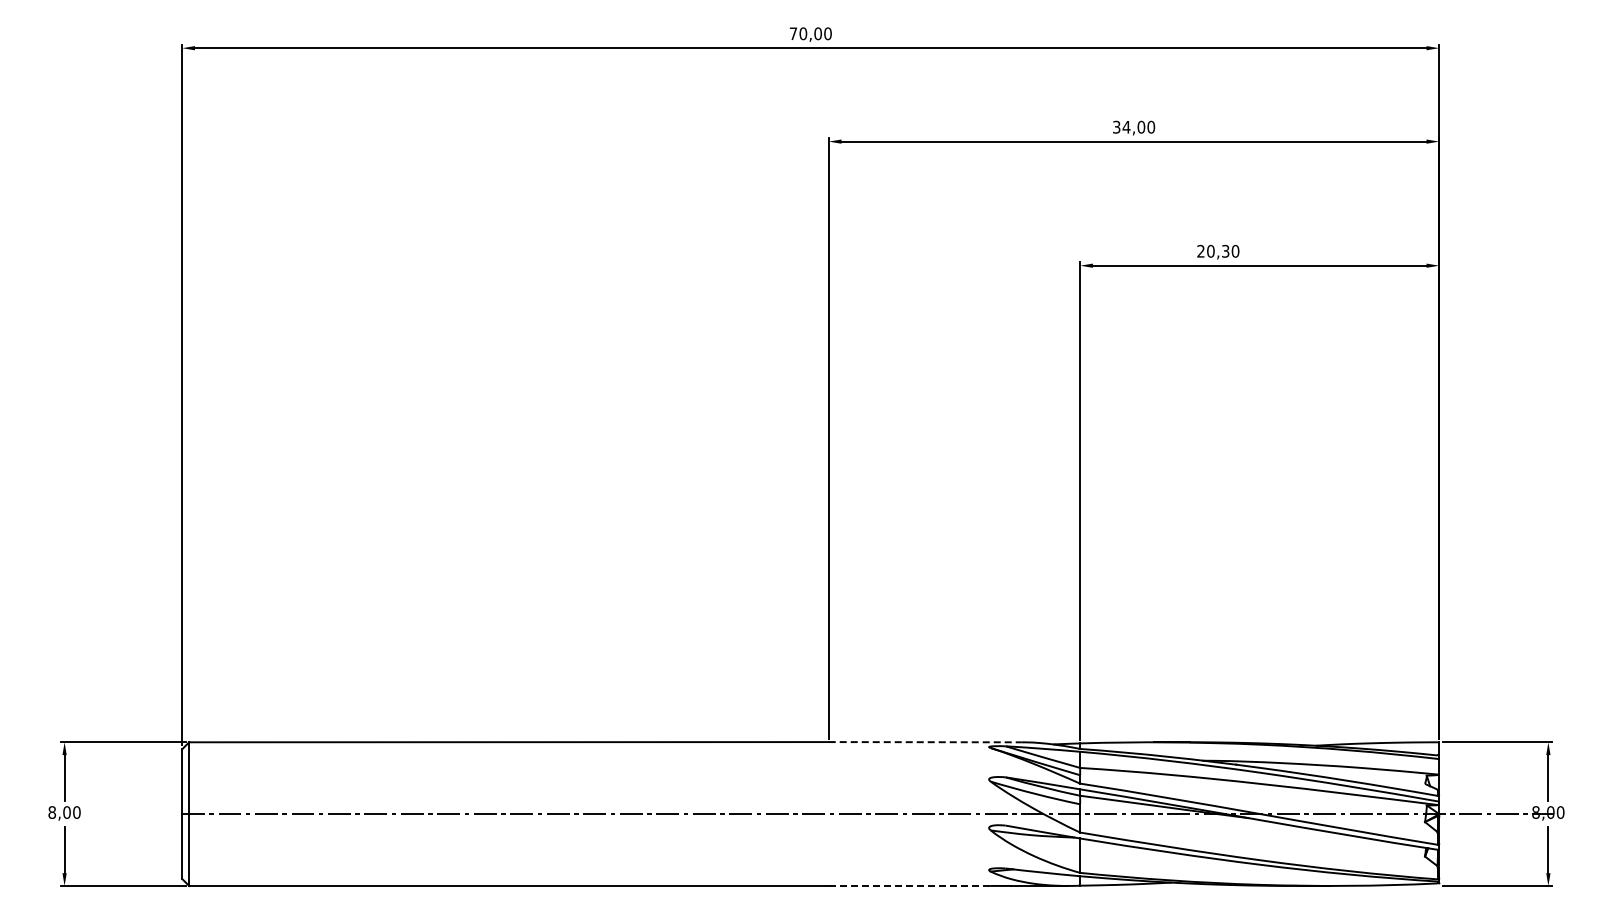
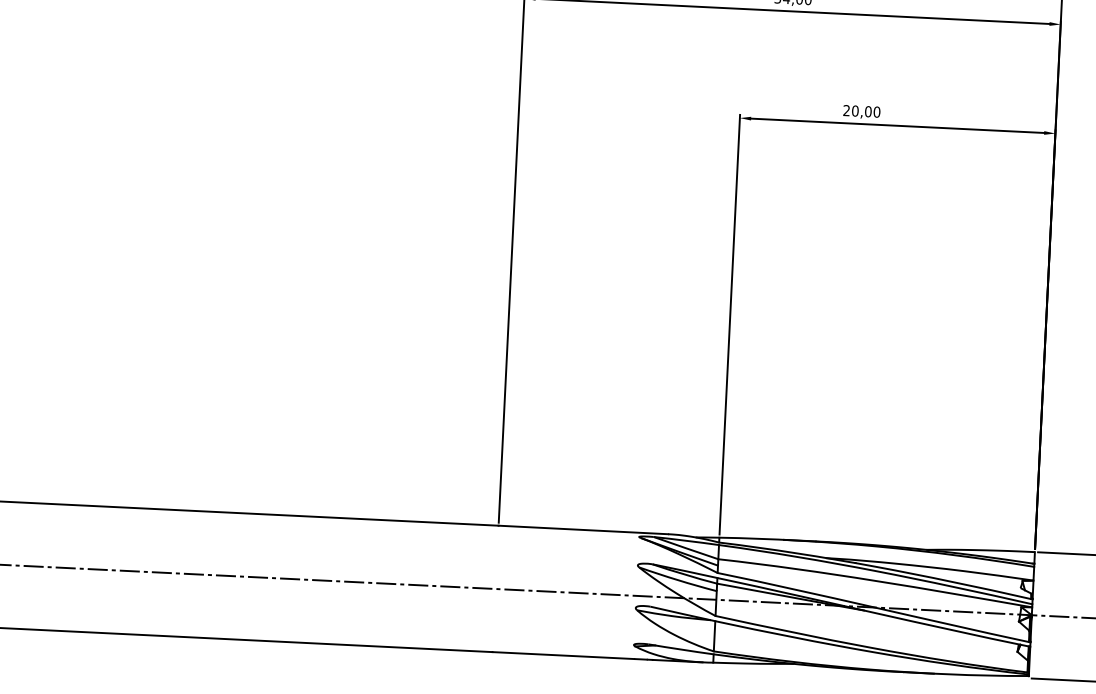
text: (1225, 251) -> (868, 111), 20,30 -> 20,00
line: (925, 742) -> (583, 530), dashed -> solid
line: (909, 885) -> (563, 655), dashed -> solid

